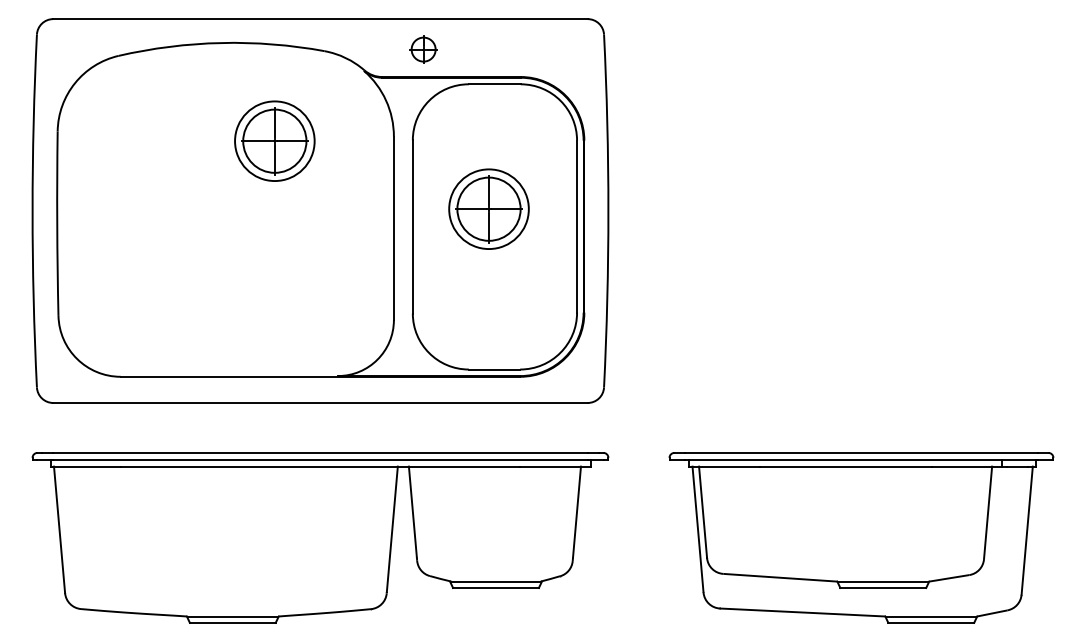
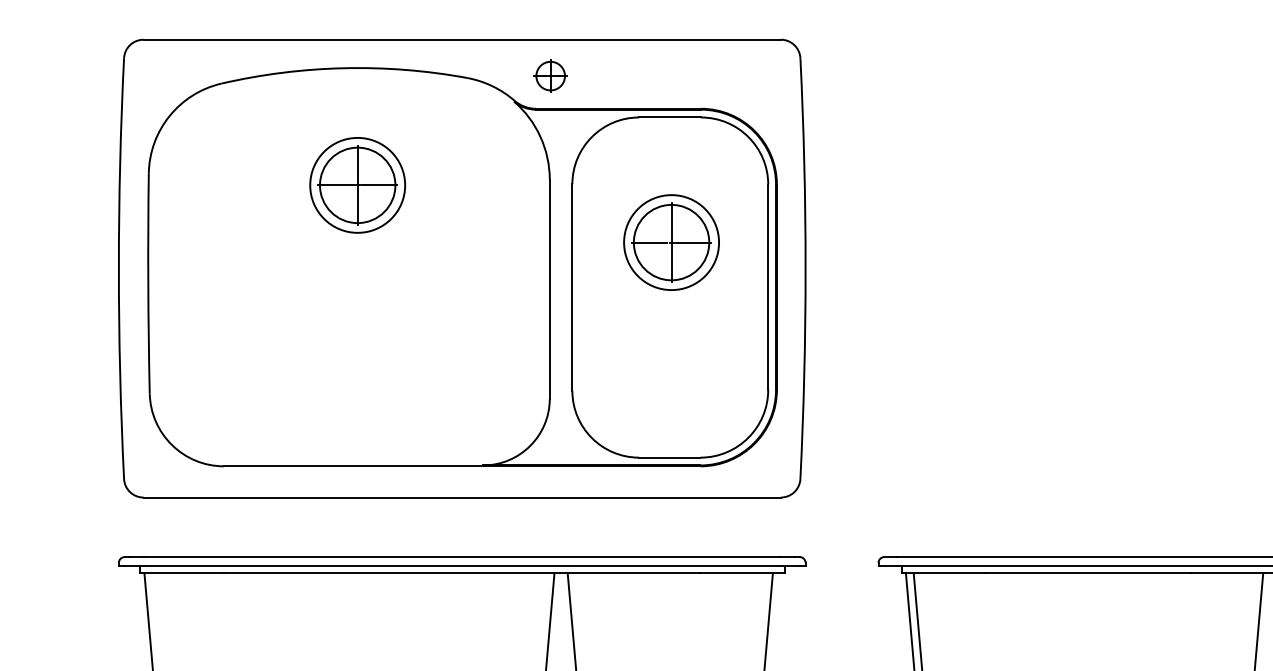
part: (423, 49) -> (550, 75), moved
part: (274, 140) -> (357, 184), moved
part: (488, 208) -> (670, 241), moved

